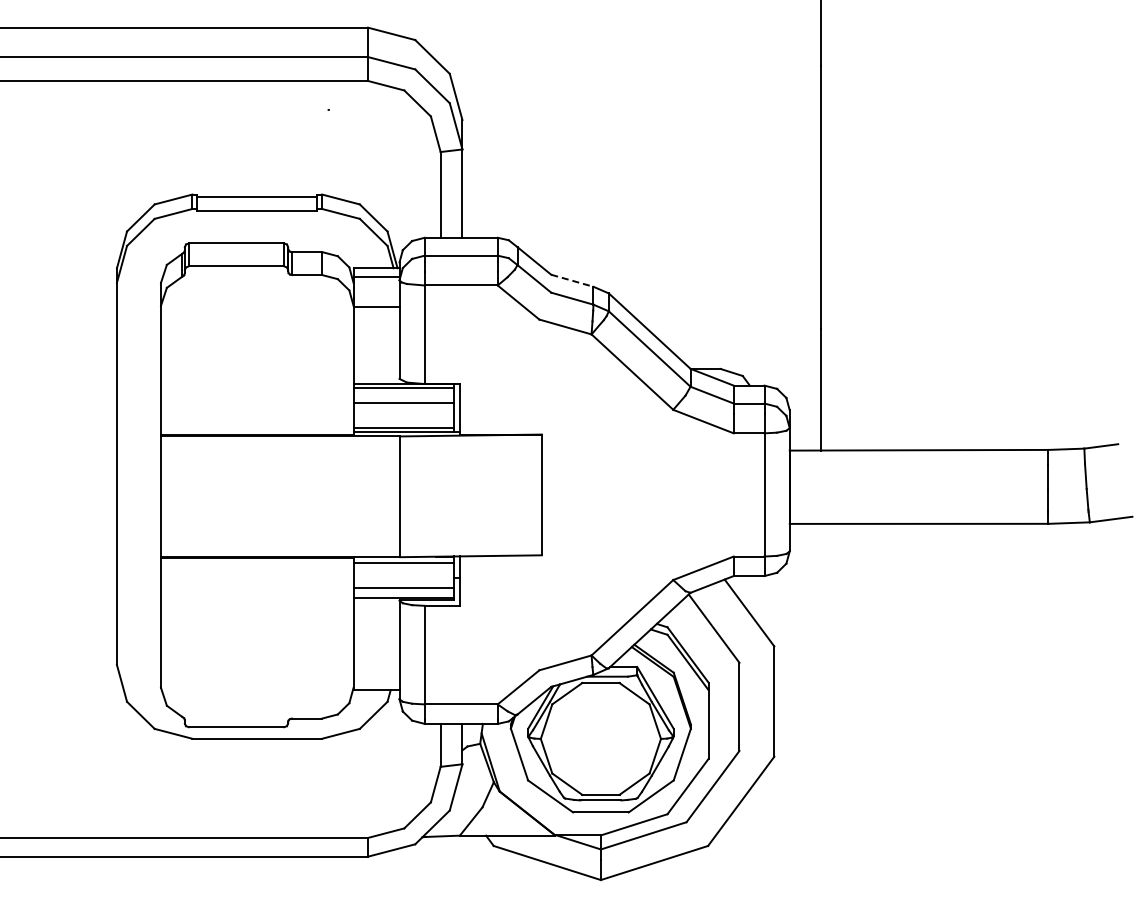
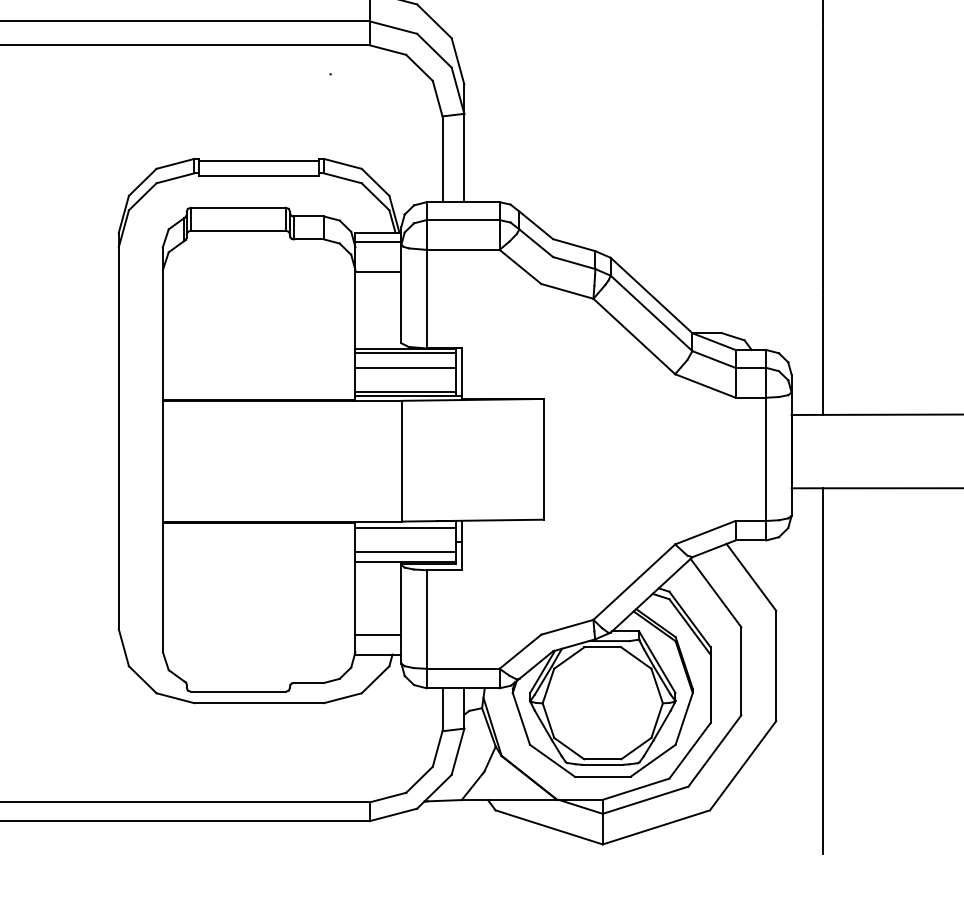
line: (572, 280) -> (574, 244), dashed -> solid
line: (376, 670) -> (378, 634), added
line: (821, 706) -> (823, 670), added

